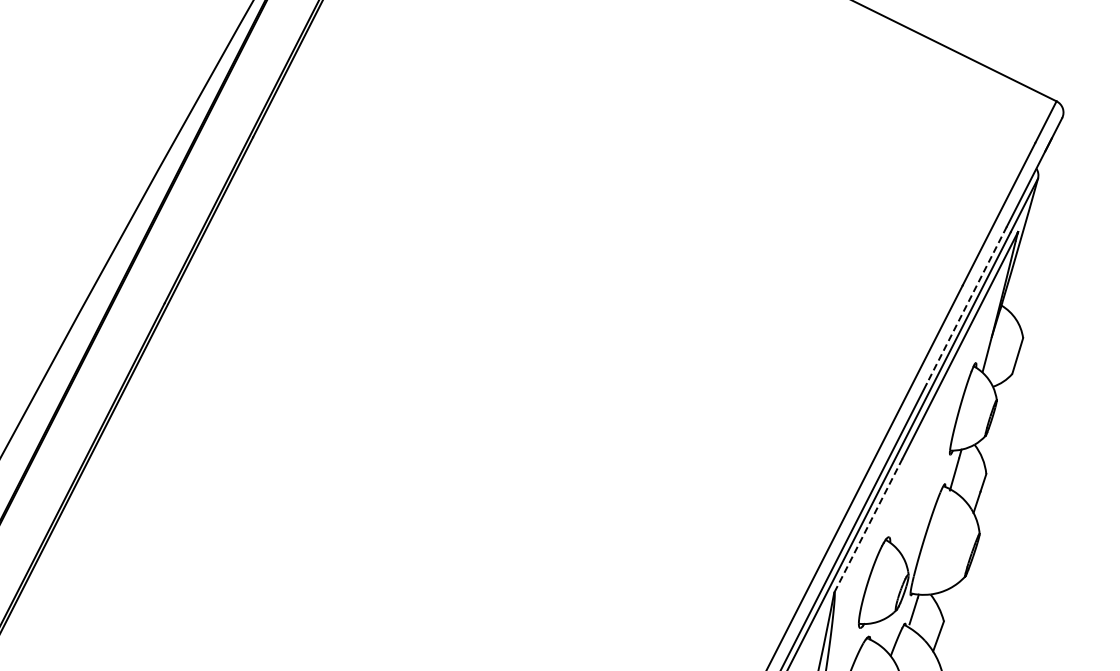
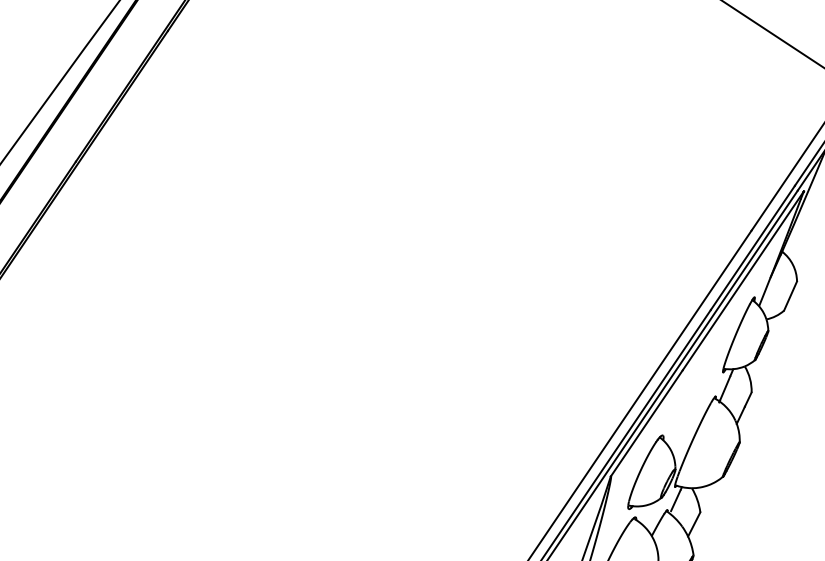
line: (966, 305) -> (752, 247), dashed -> solid
line: (868, 524) -> (646, 422), dashed -> solid

